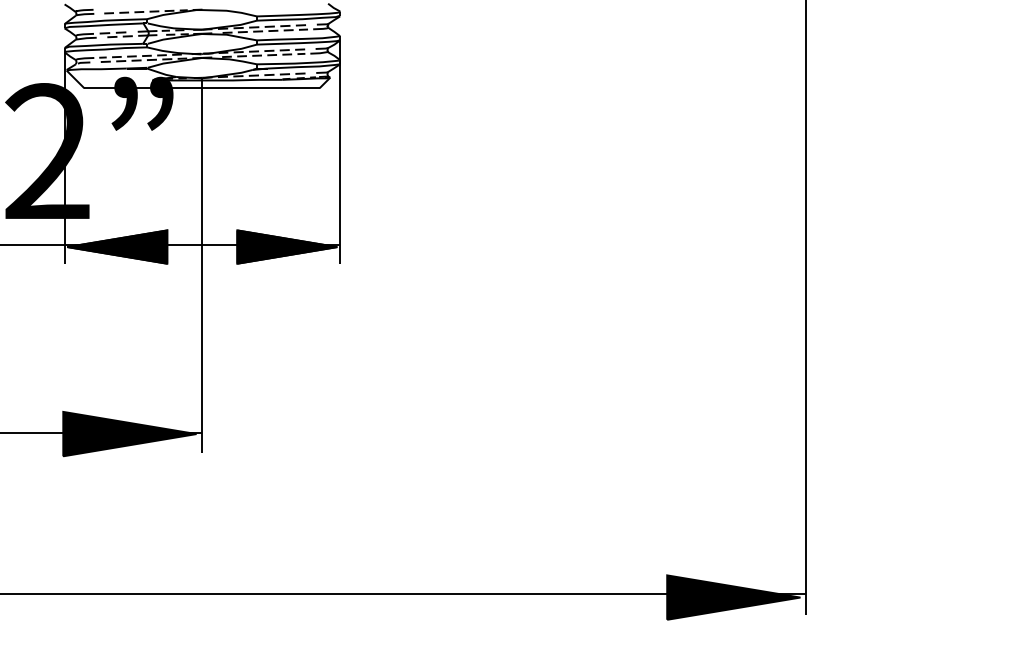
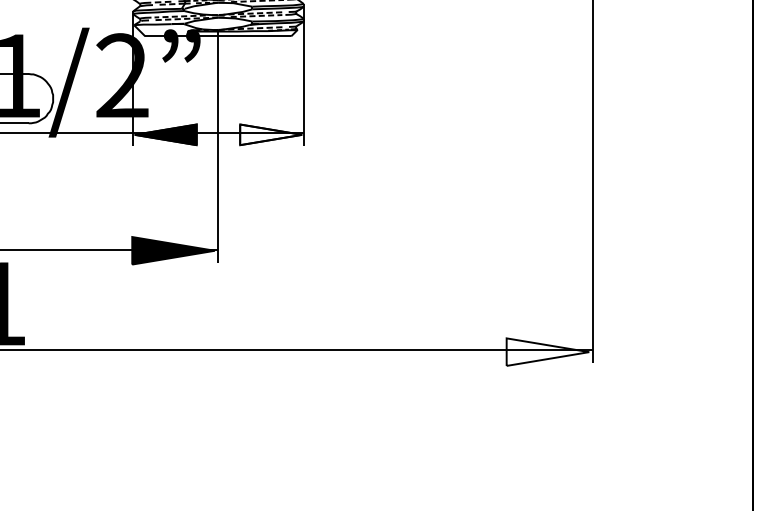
fill: (287, 246) -> (271, 134), removed
fill: (733, 596) -> (547, 351), removed

